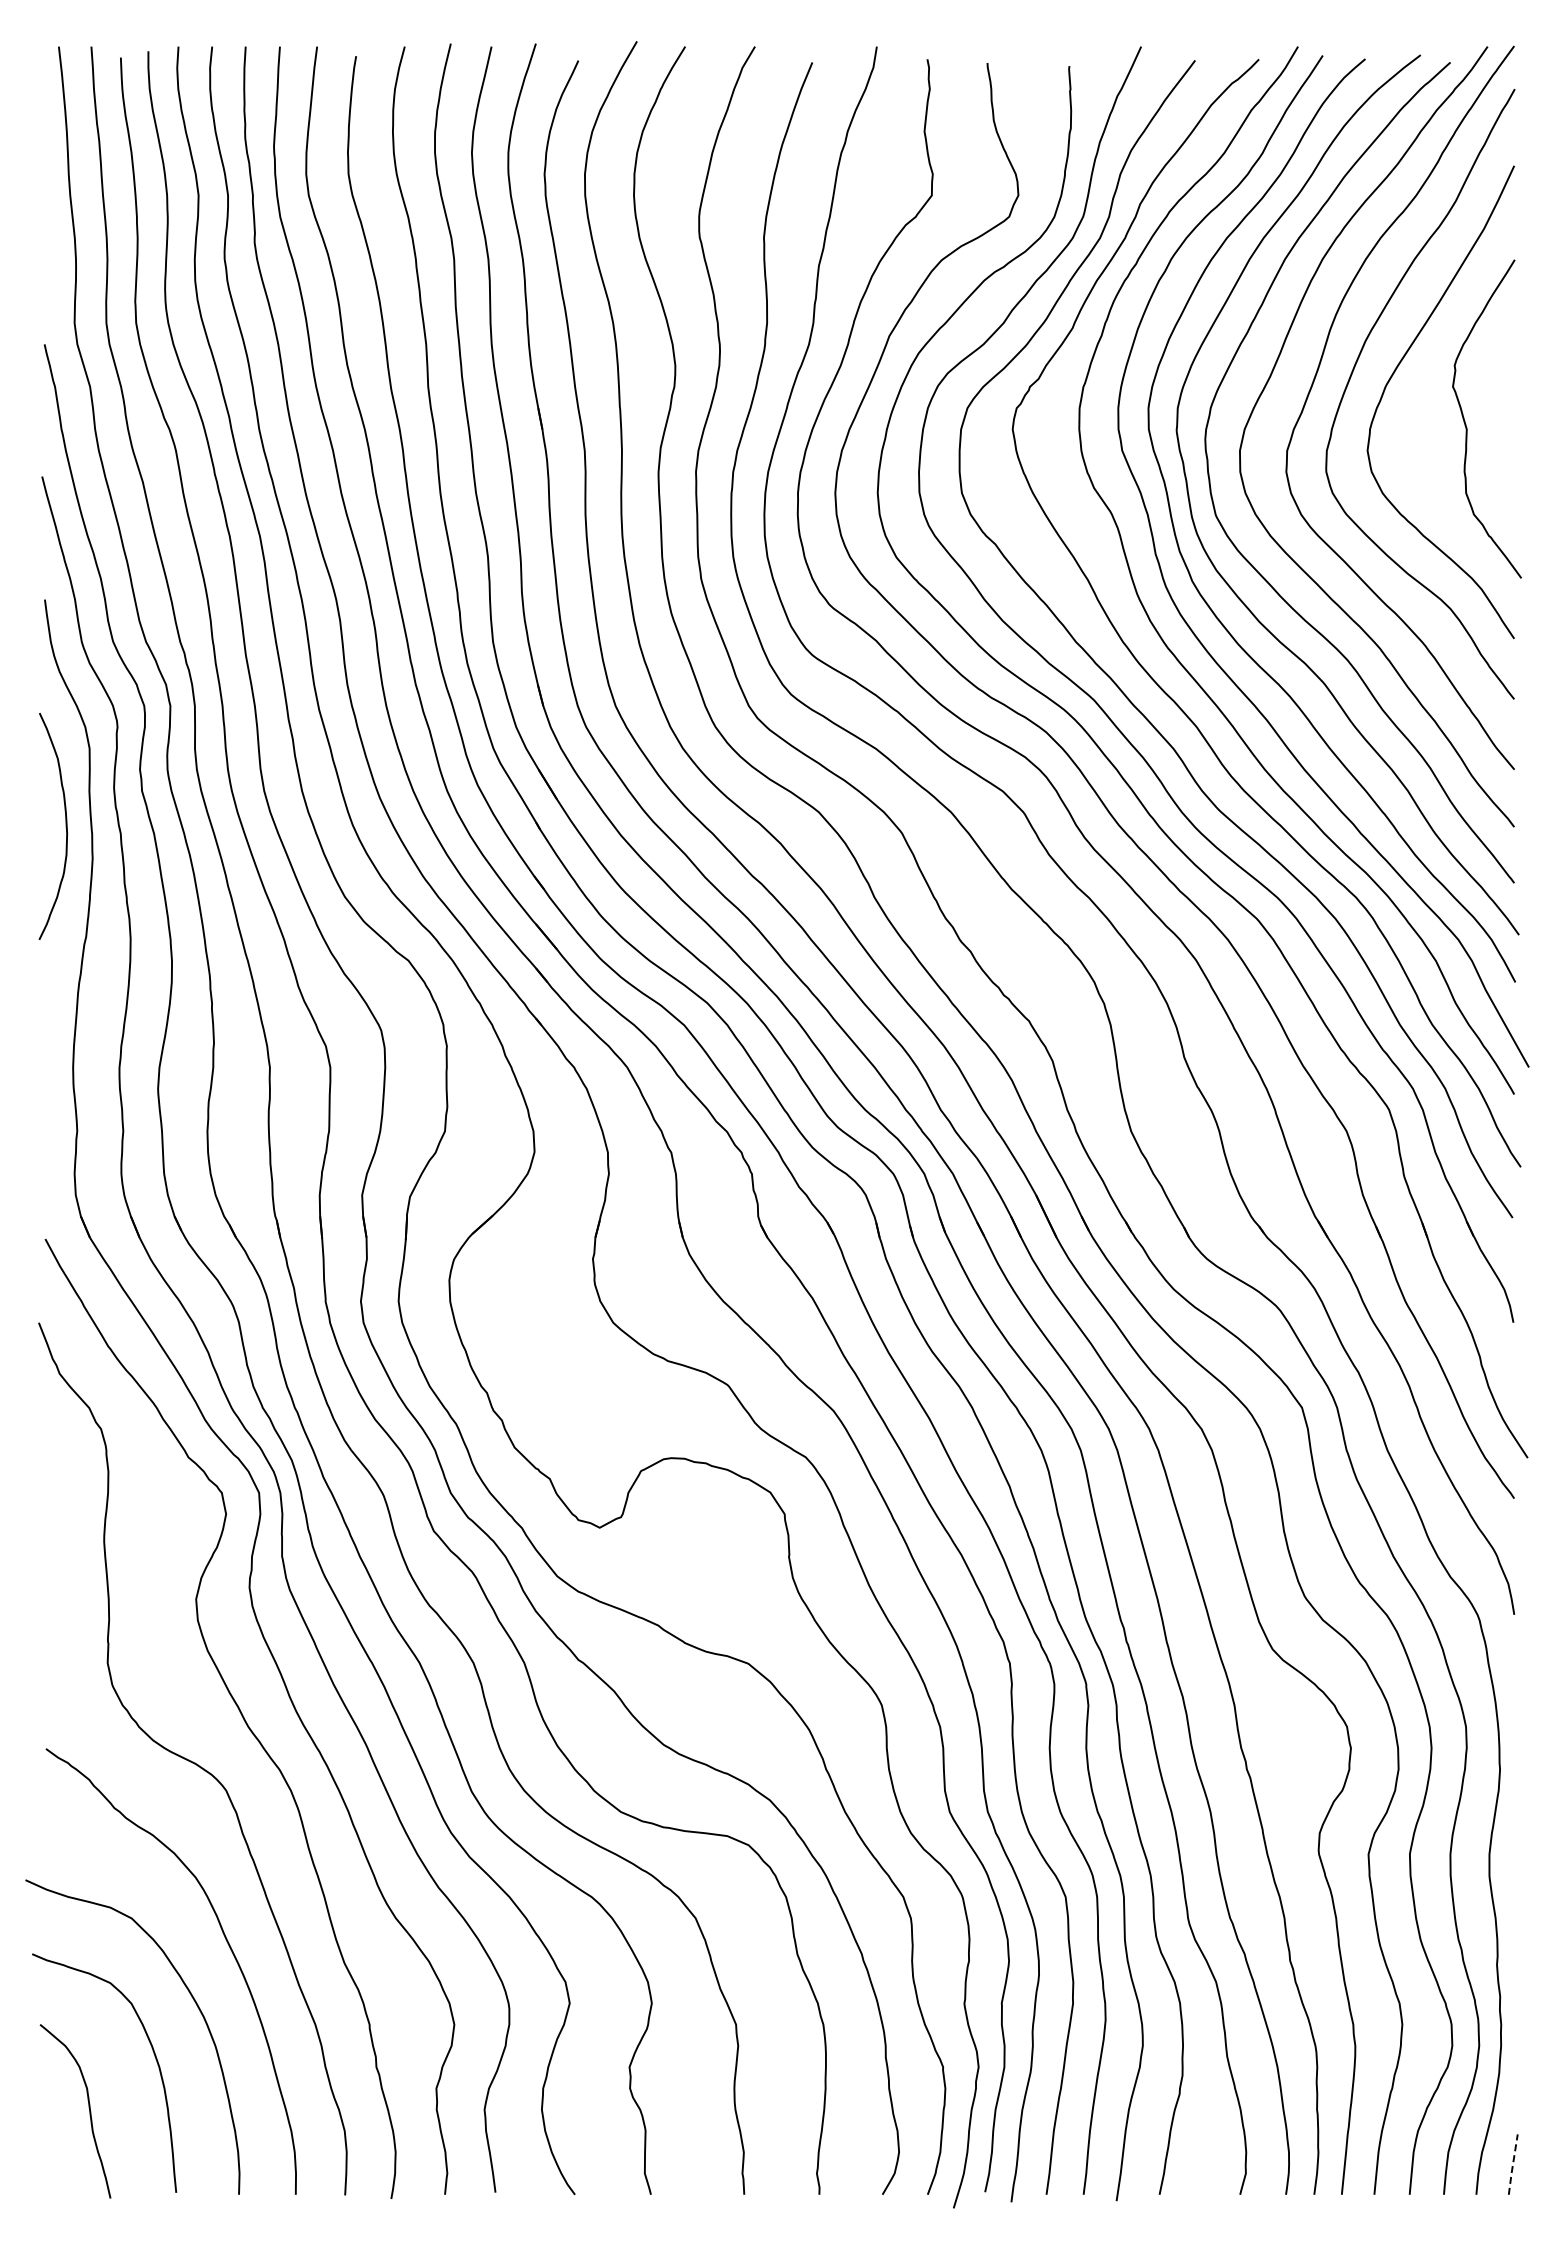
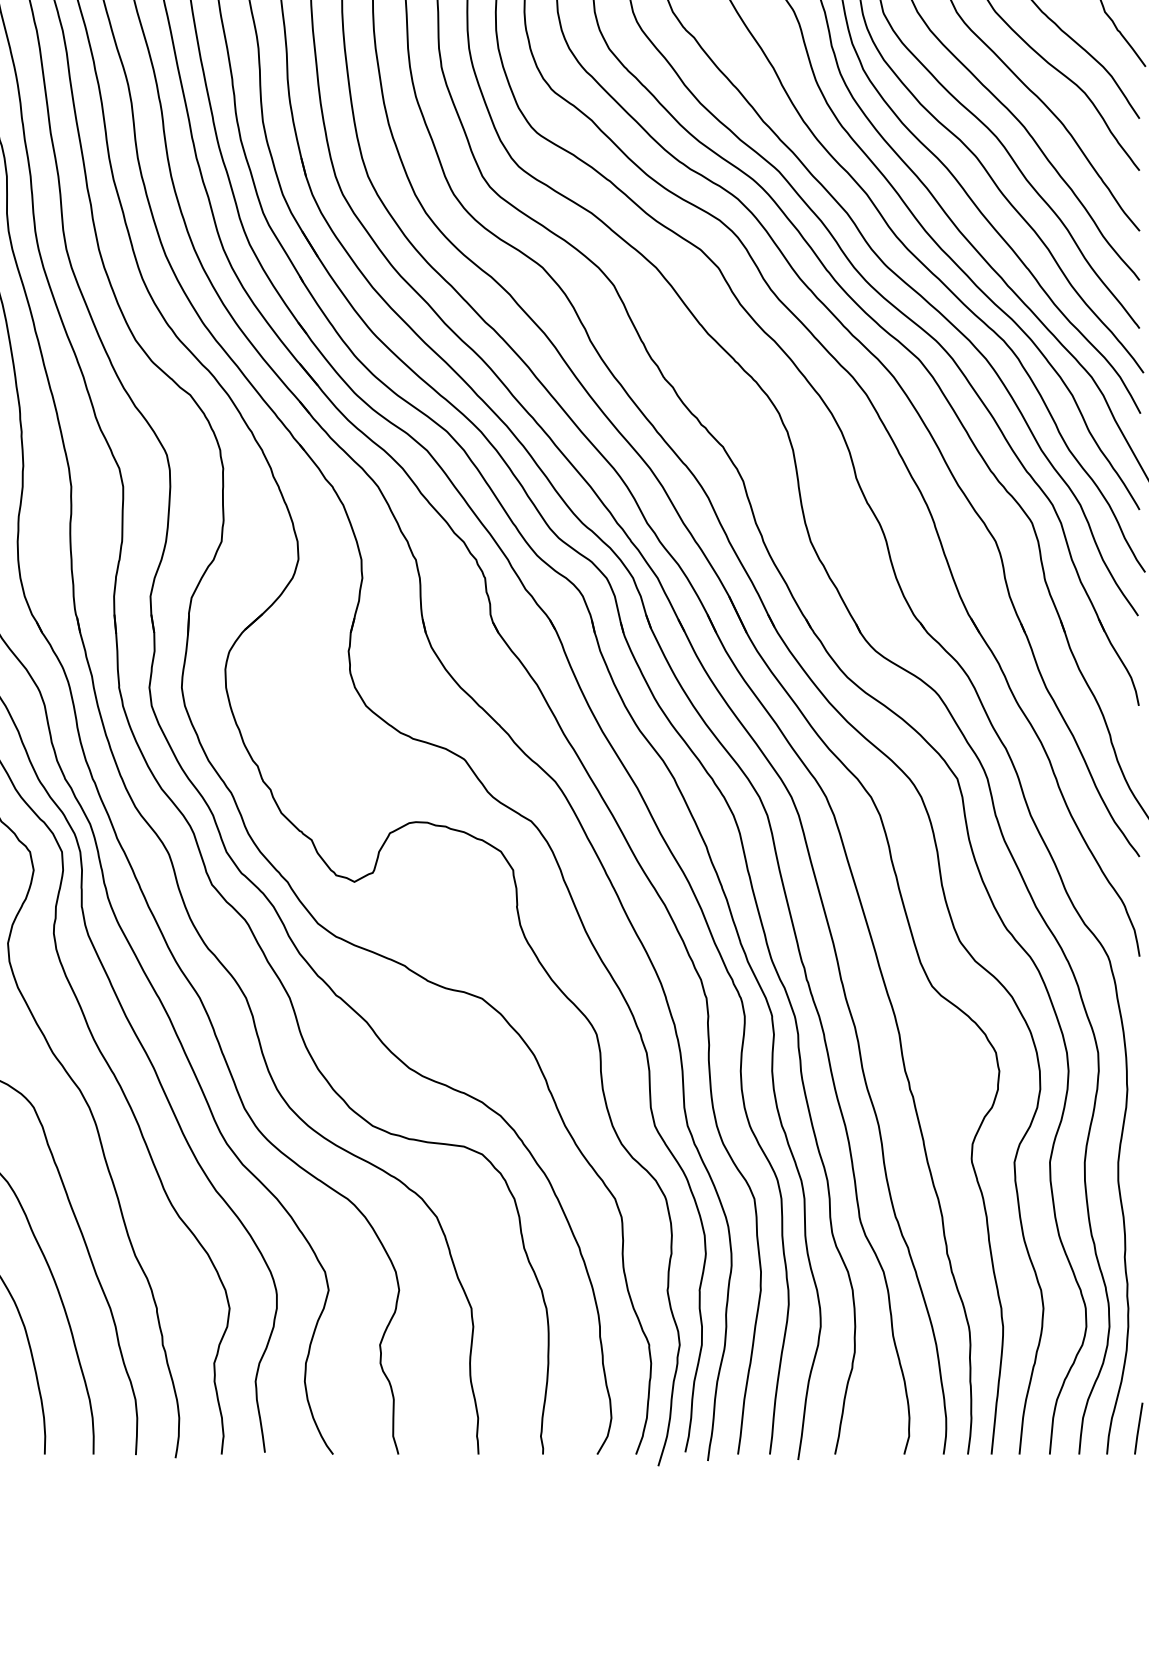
line: (1512, 2164) -> (1138, 1428), dashed -> solid

